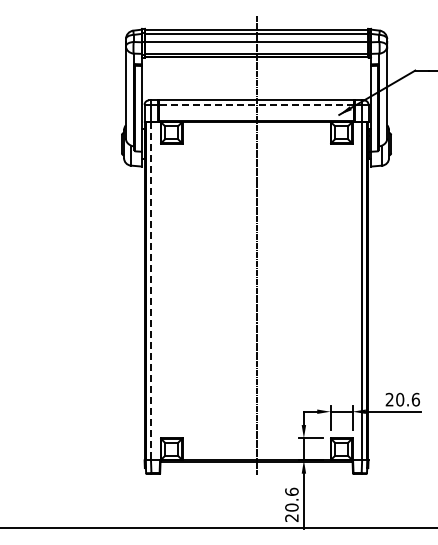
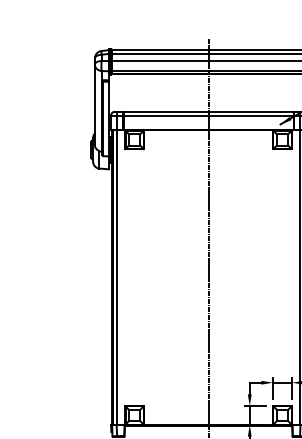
line: (256, 104) -> (208, 115), dashed -> solid
line: (151, 291) -> (117, 278), dashed -> solid

